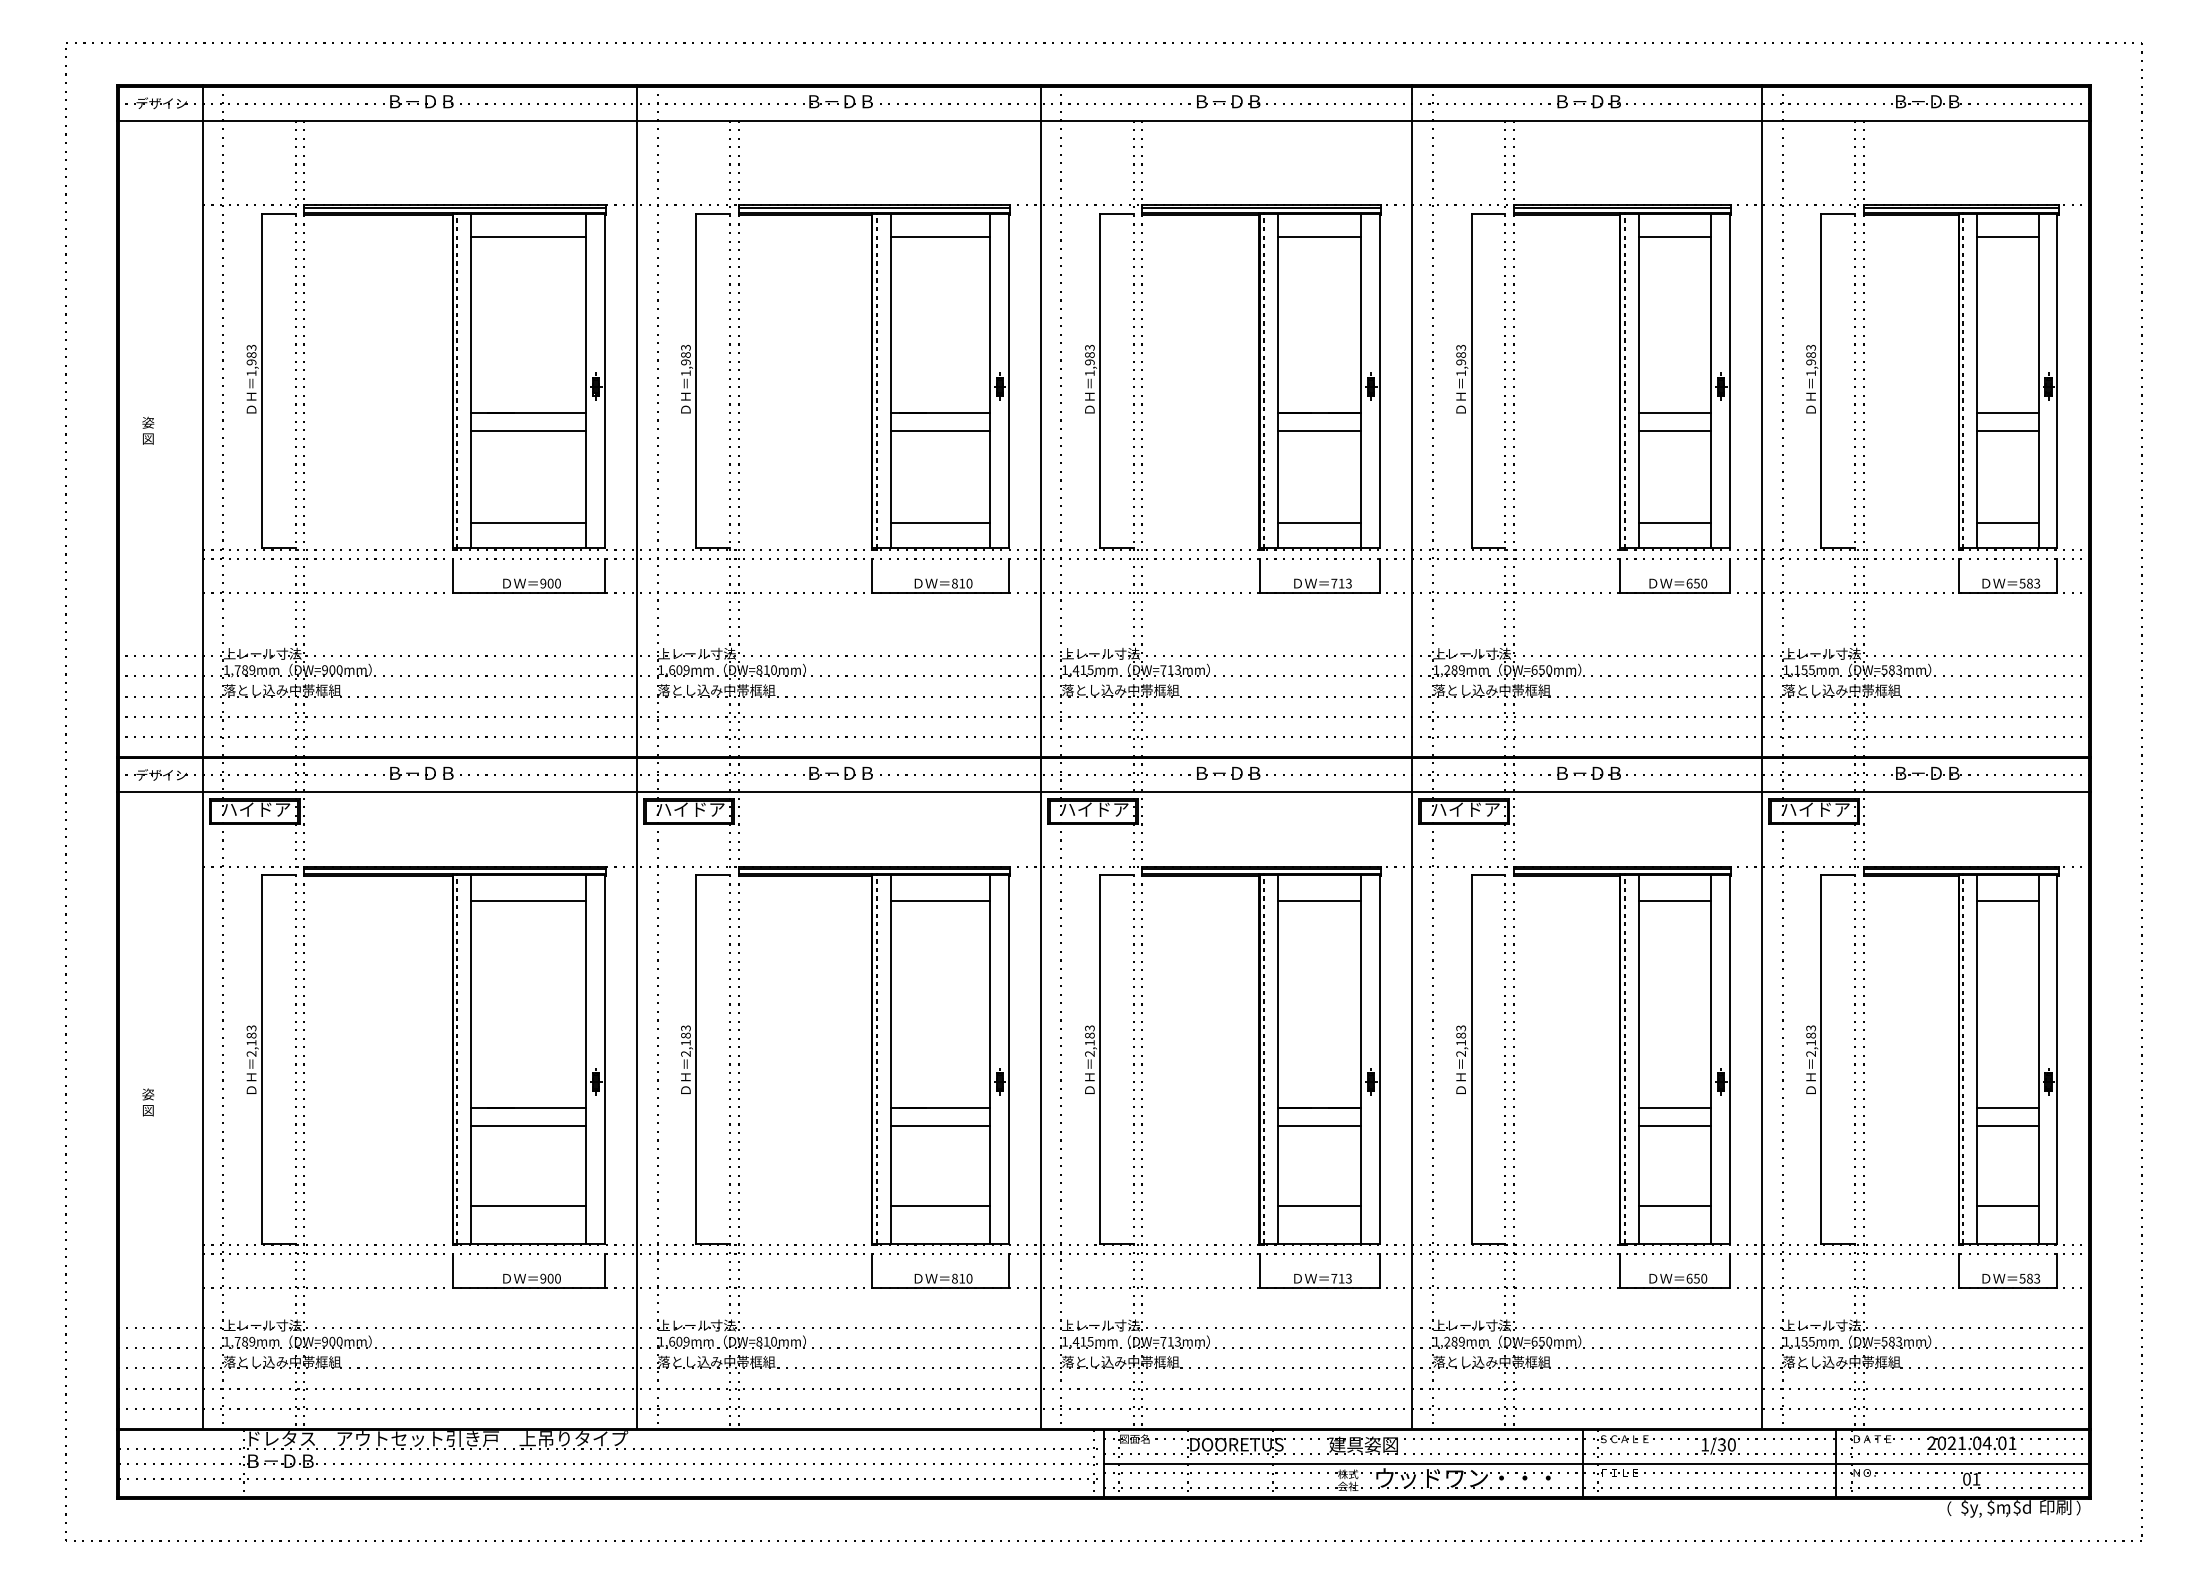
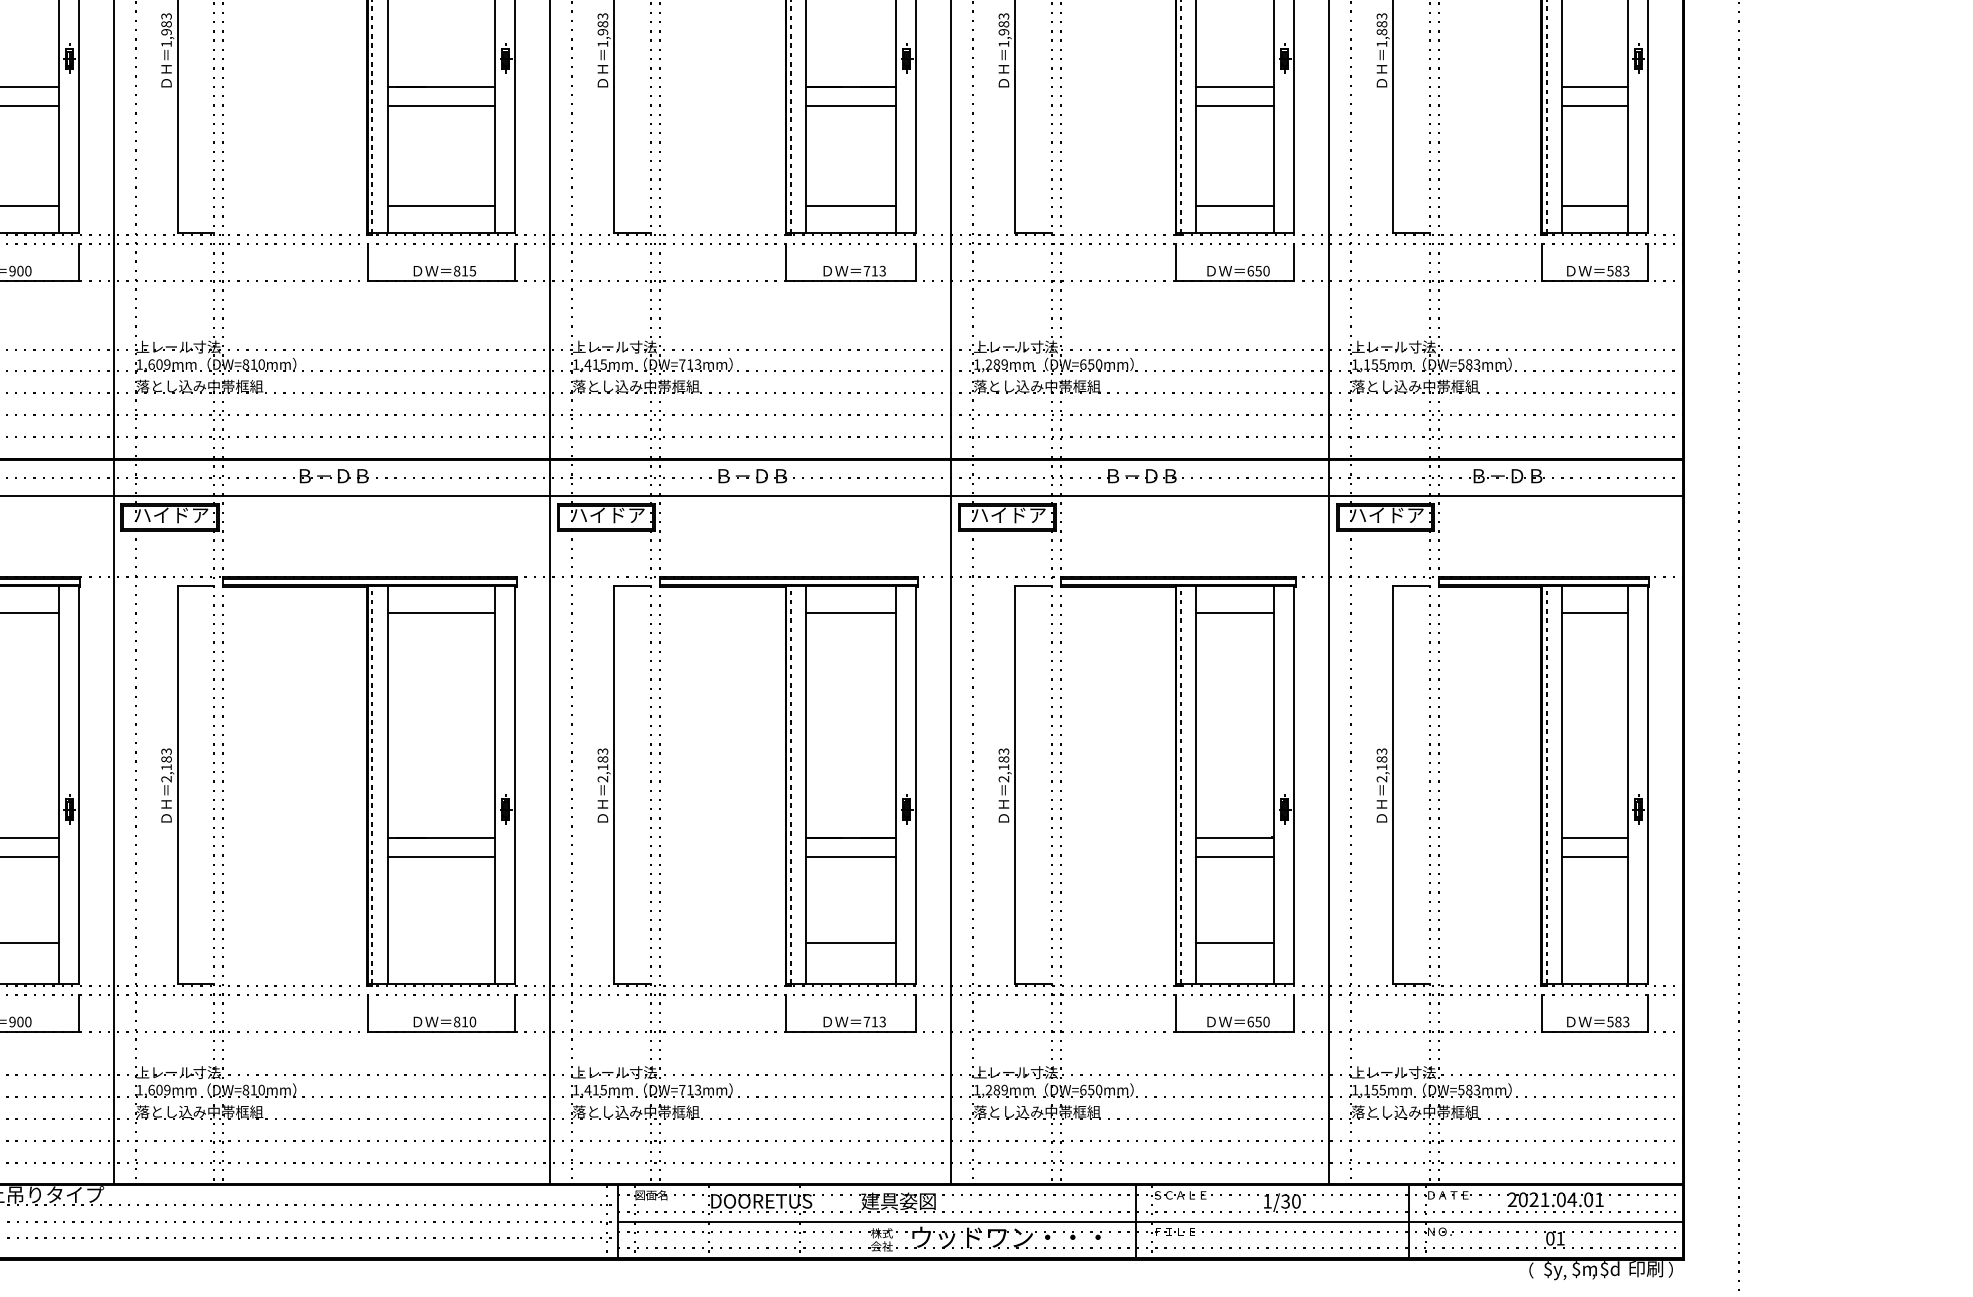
text: (1810, 362) -> (1381, 32), 1,983 -> 1,883
text: (969, 583) -> (472, 271), 810 -> 815
line: (940, 1205) -> (441, 942), removed
line: (2007, 1205) -> (1594, 942), removed

